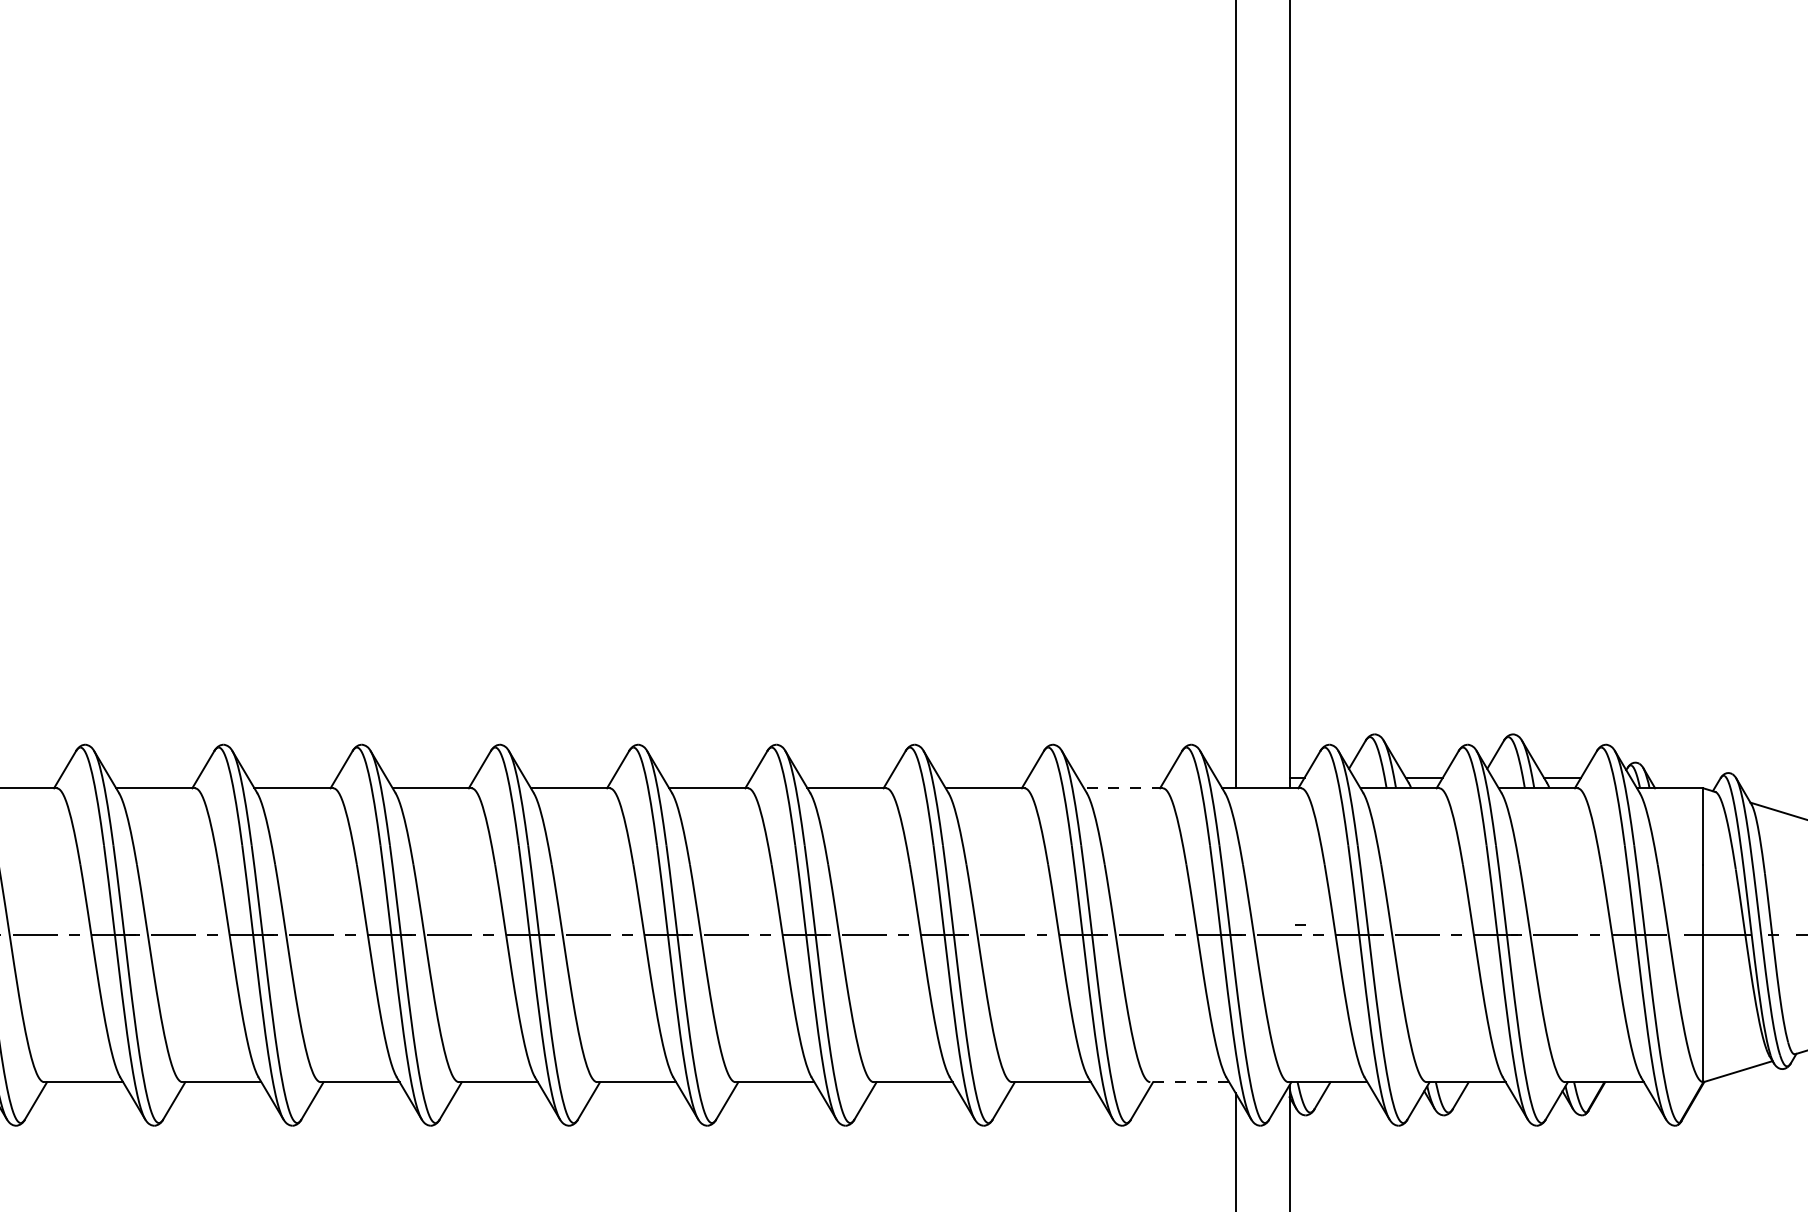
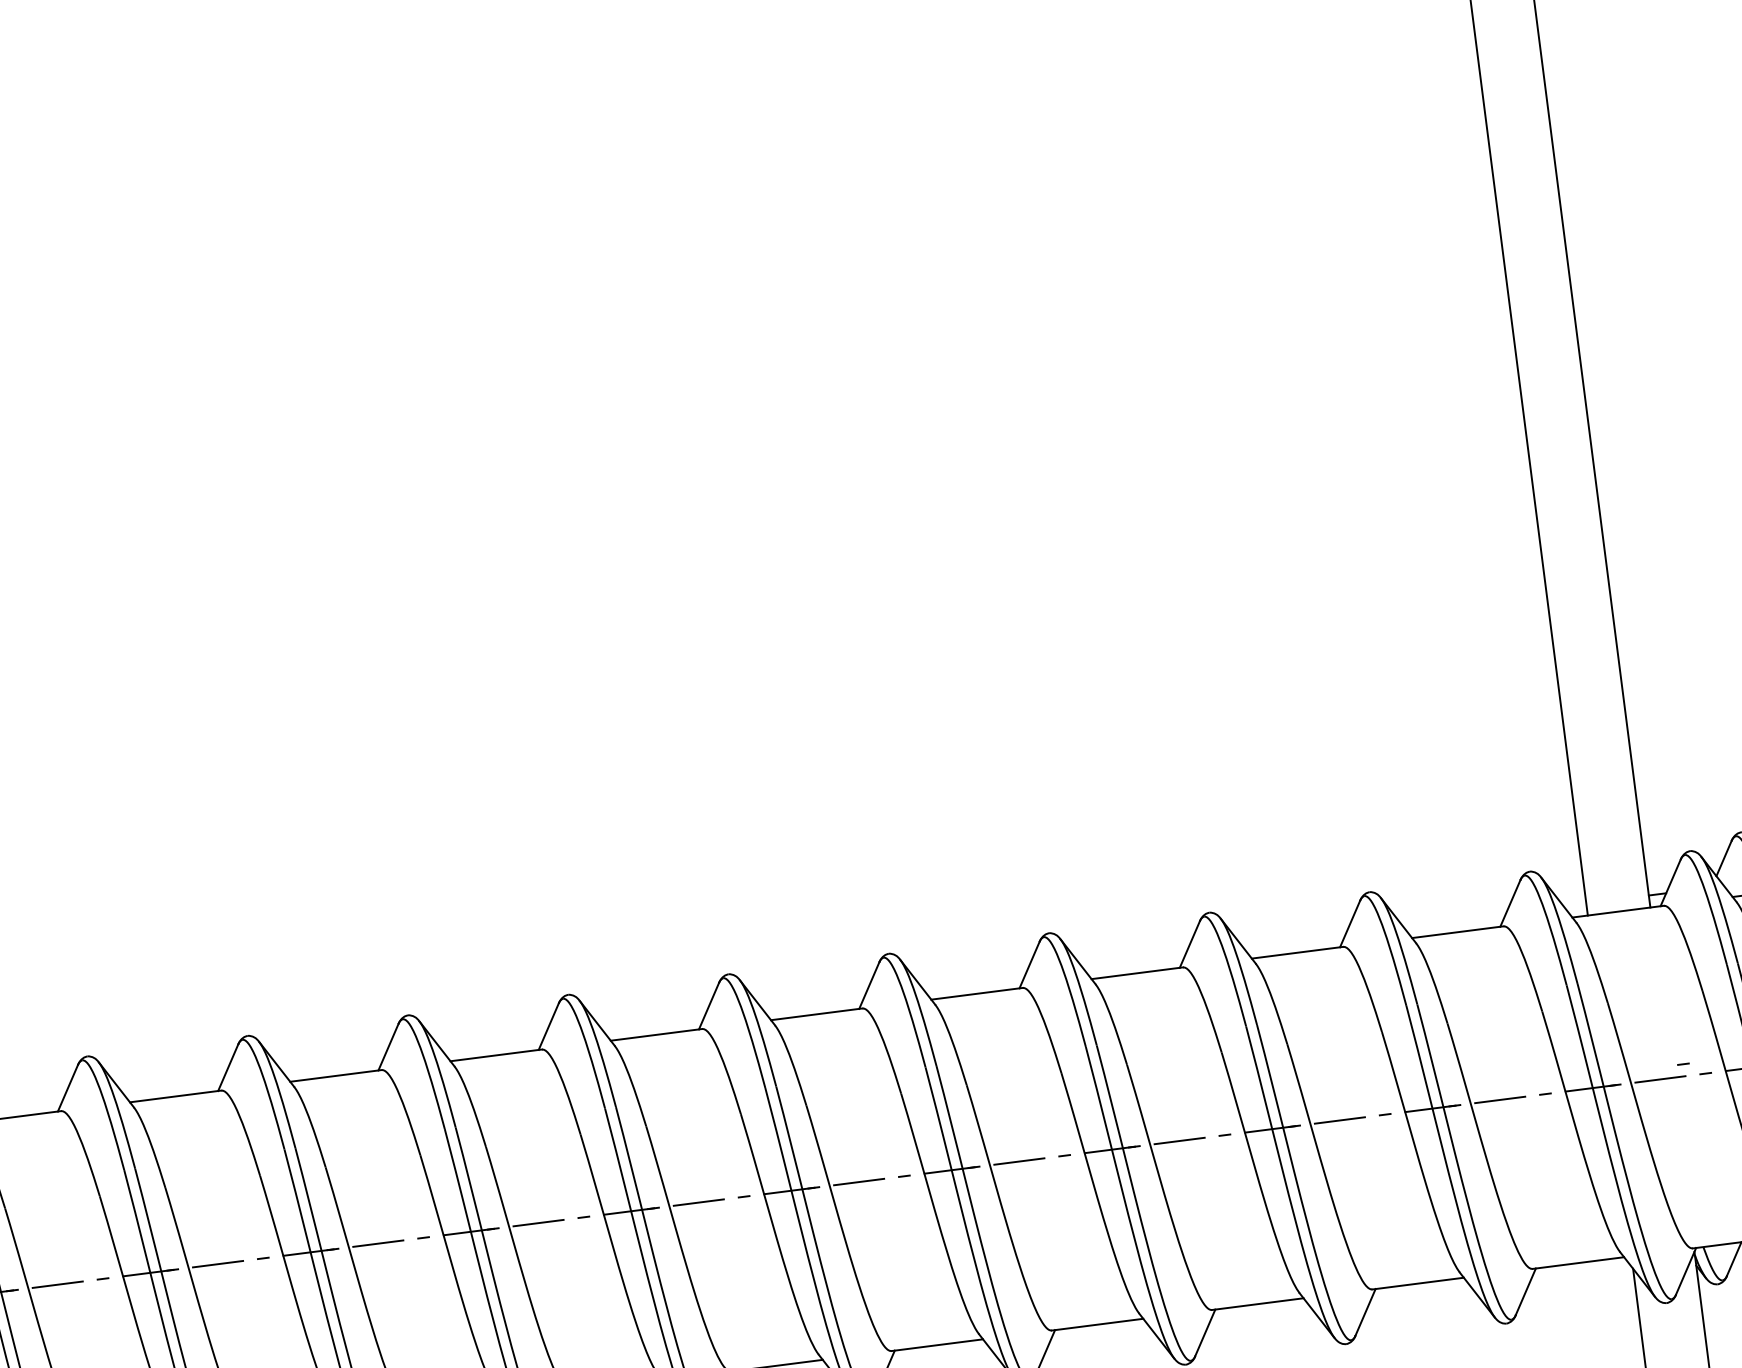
line: (1122, 788) -> (1456, 932), dashed -> solid
line: (1189, 1082) -> (1578, 1263), dashed -> solid

